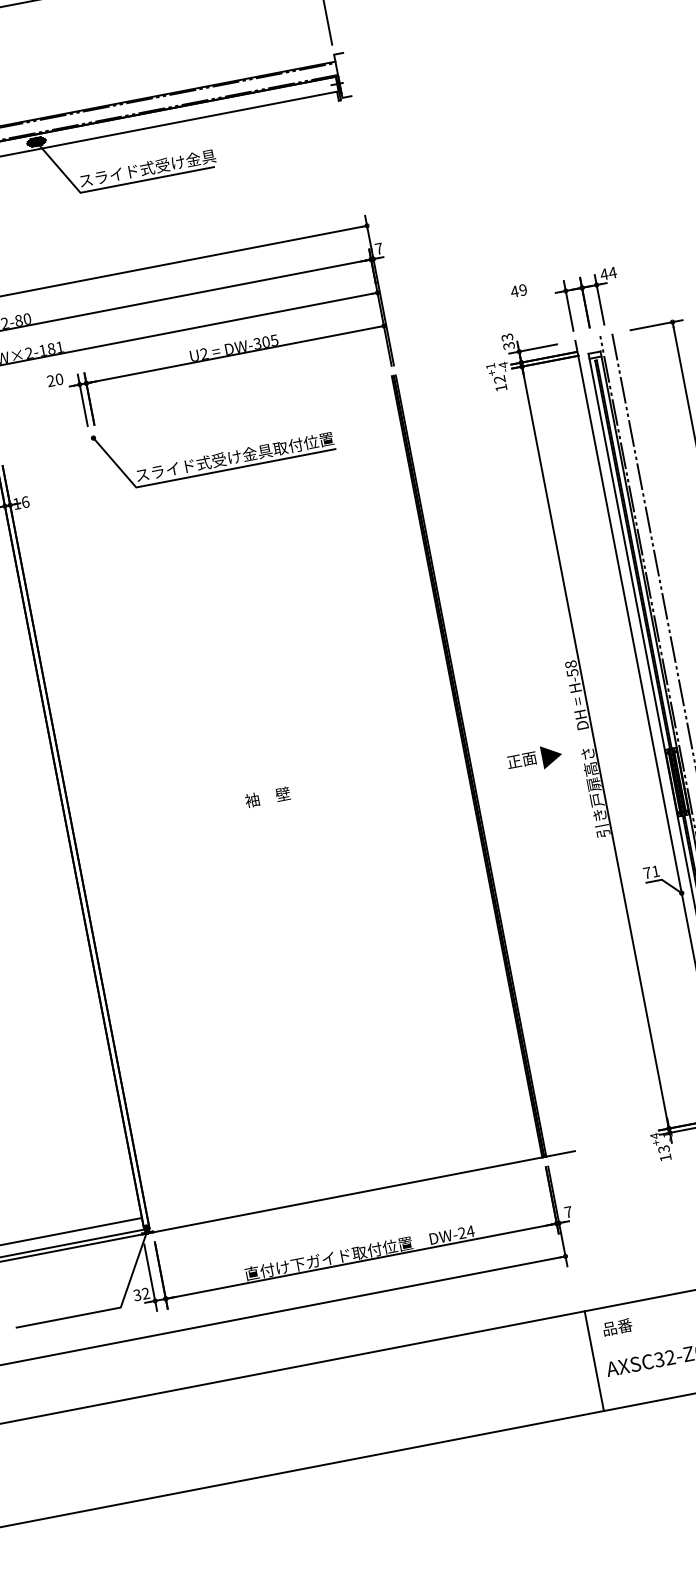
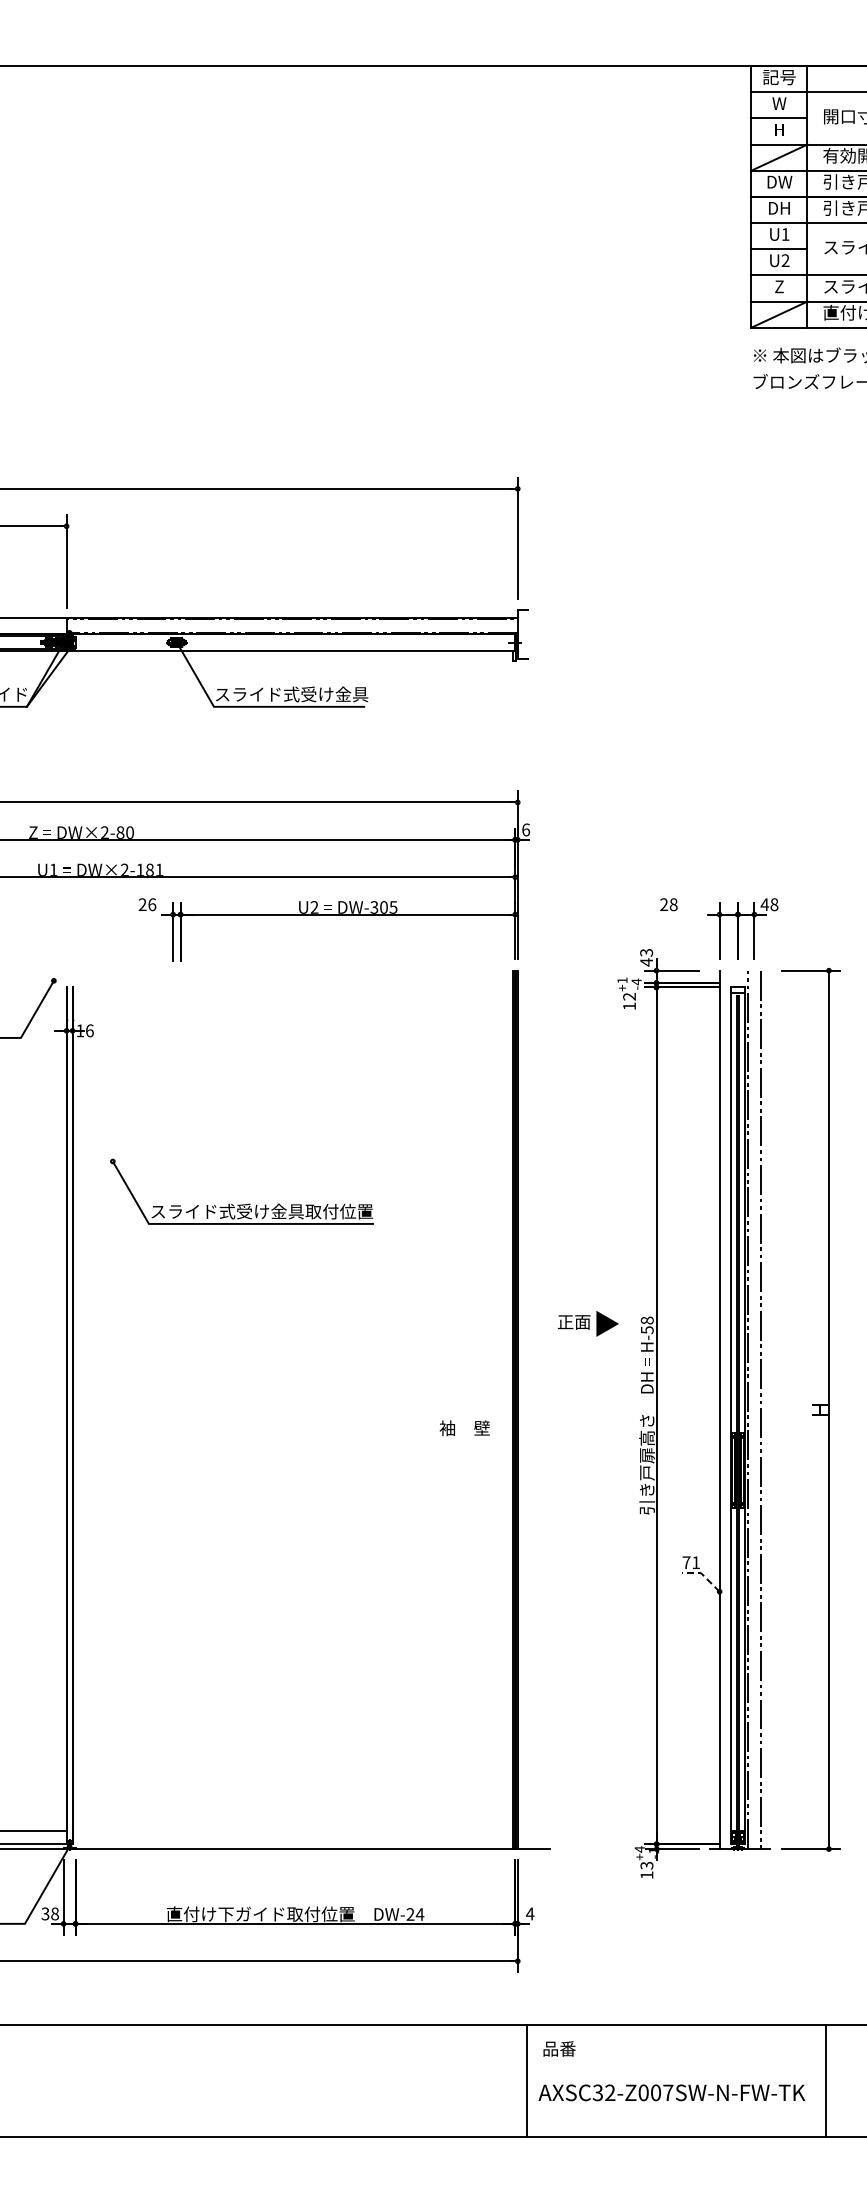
text: (379, 248) -> (526, 829), 7 -> 6
text: (612, 272) -> (774, 904), 44 -> 48
text: (518, 290) -> (668, 904), 49 -> 28
text: (508, 346) -> (646, 962), 33 -> 43
text: (59, 379) -> (152, 904), 20 -> 26
part: (215, 454) -> (241, 1204), moved
text: (534, 759) -> (587, 1323), moved
text: (267, 797) -> (464, 1428), moved
line: (664, 881) -> (703, 1575), solid -> dashed
text: (567, 1211) -> (529, 1913), 7 -> 4
text: (146, 1293) -> (55, 1913), 32 -> 38

